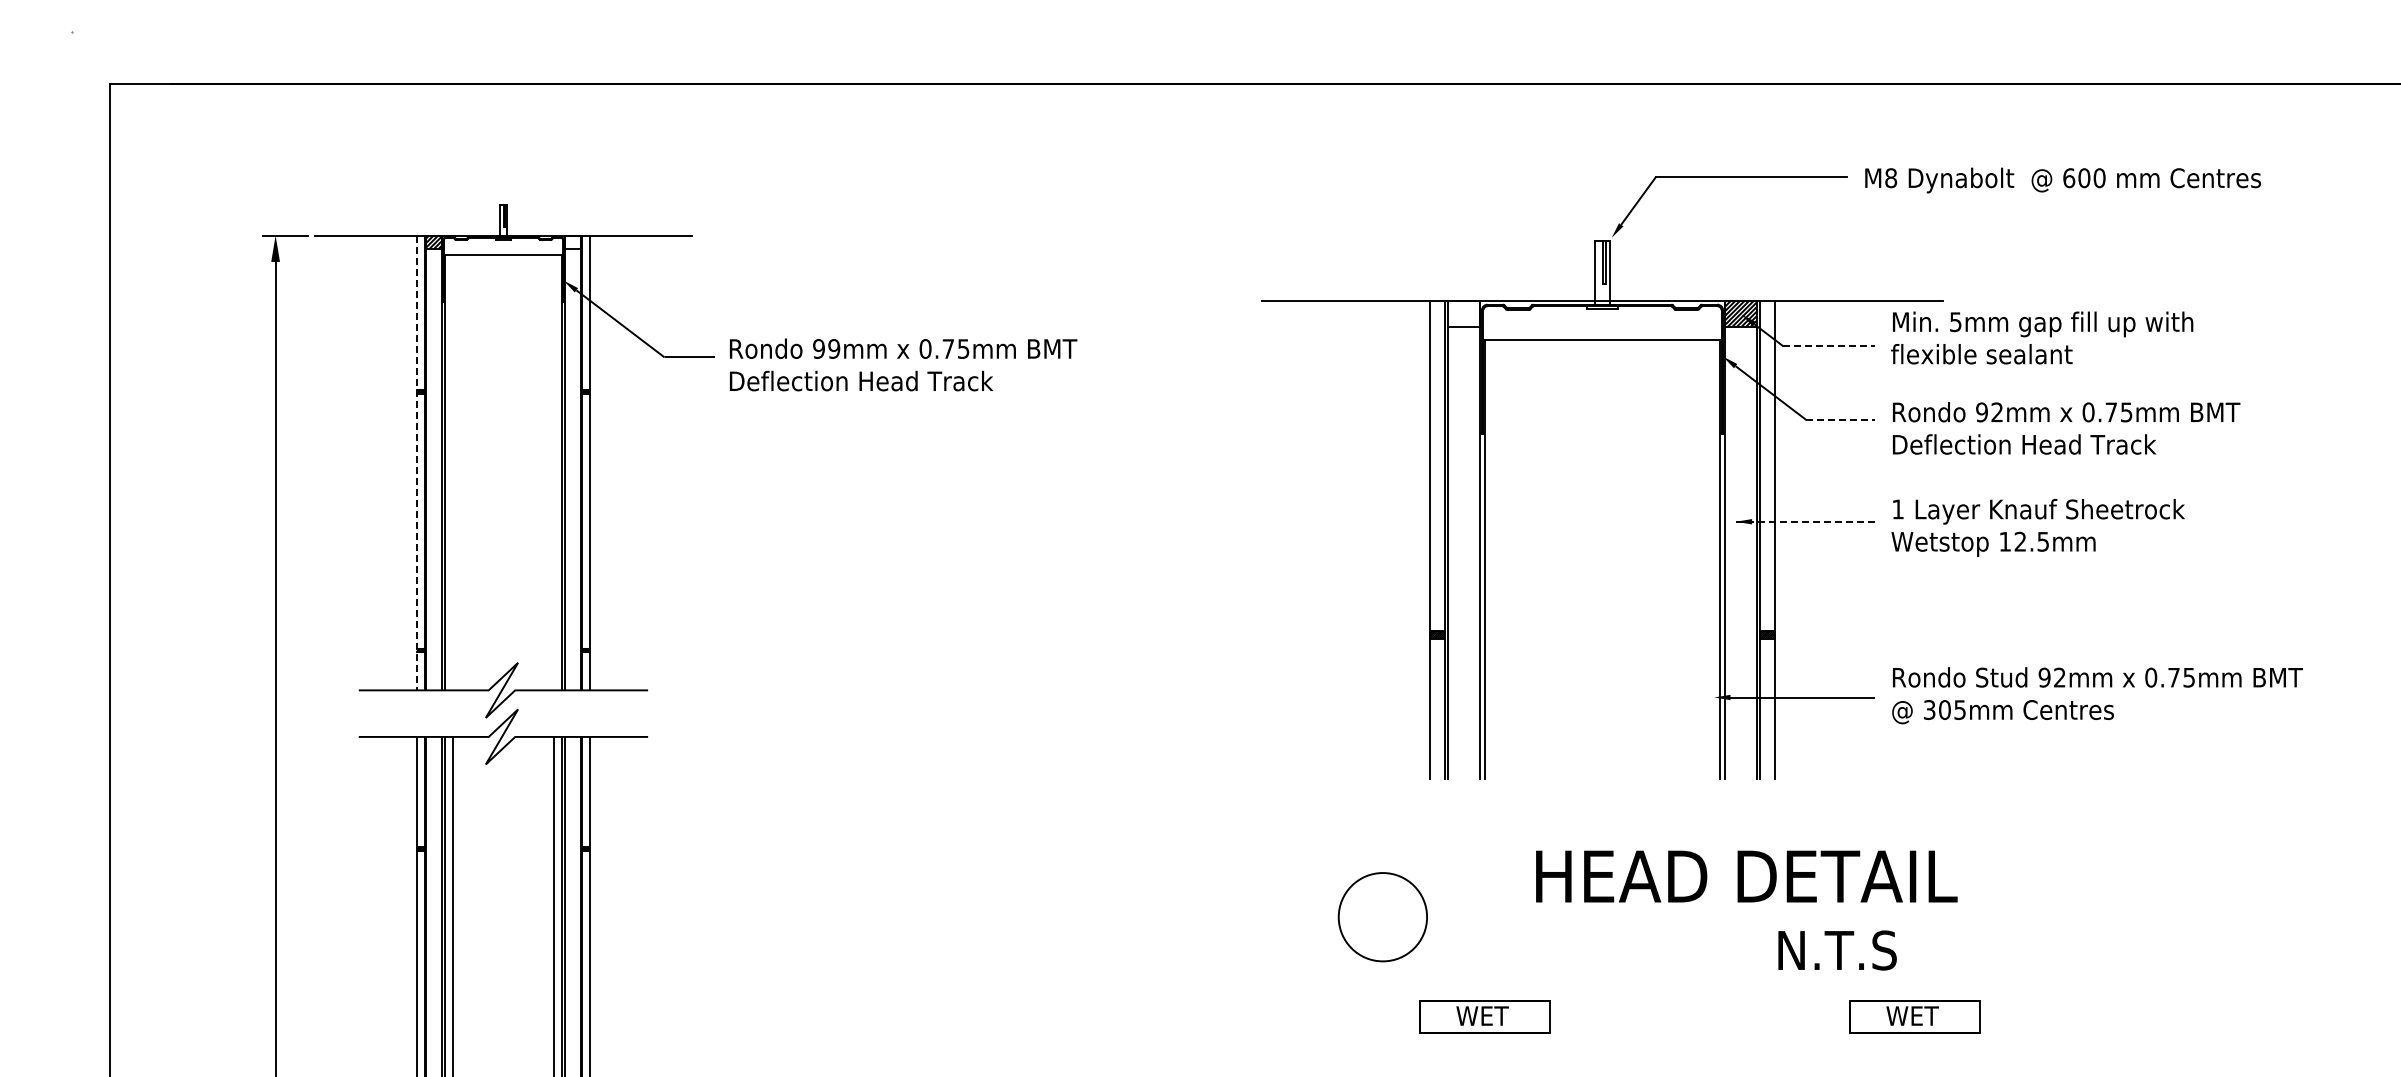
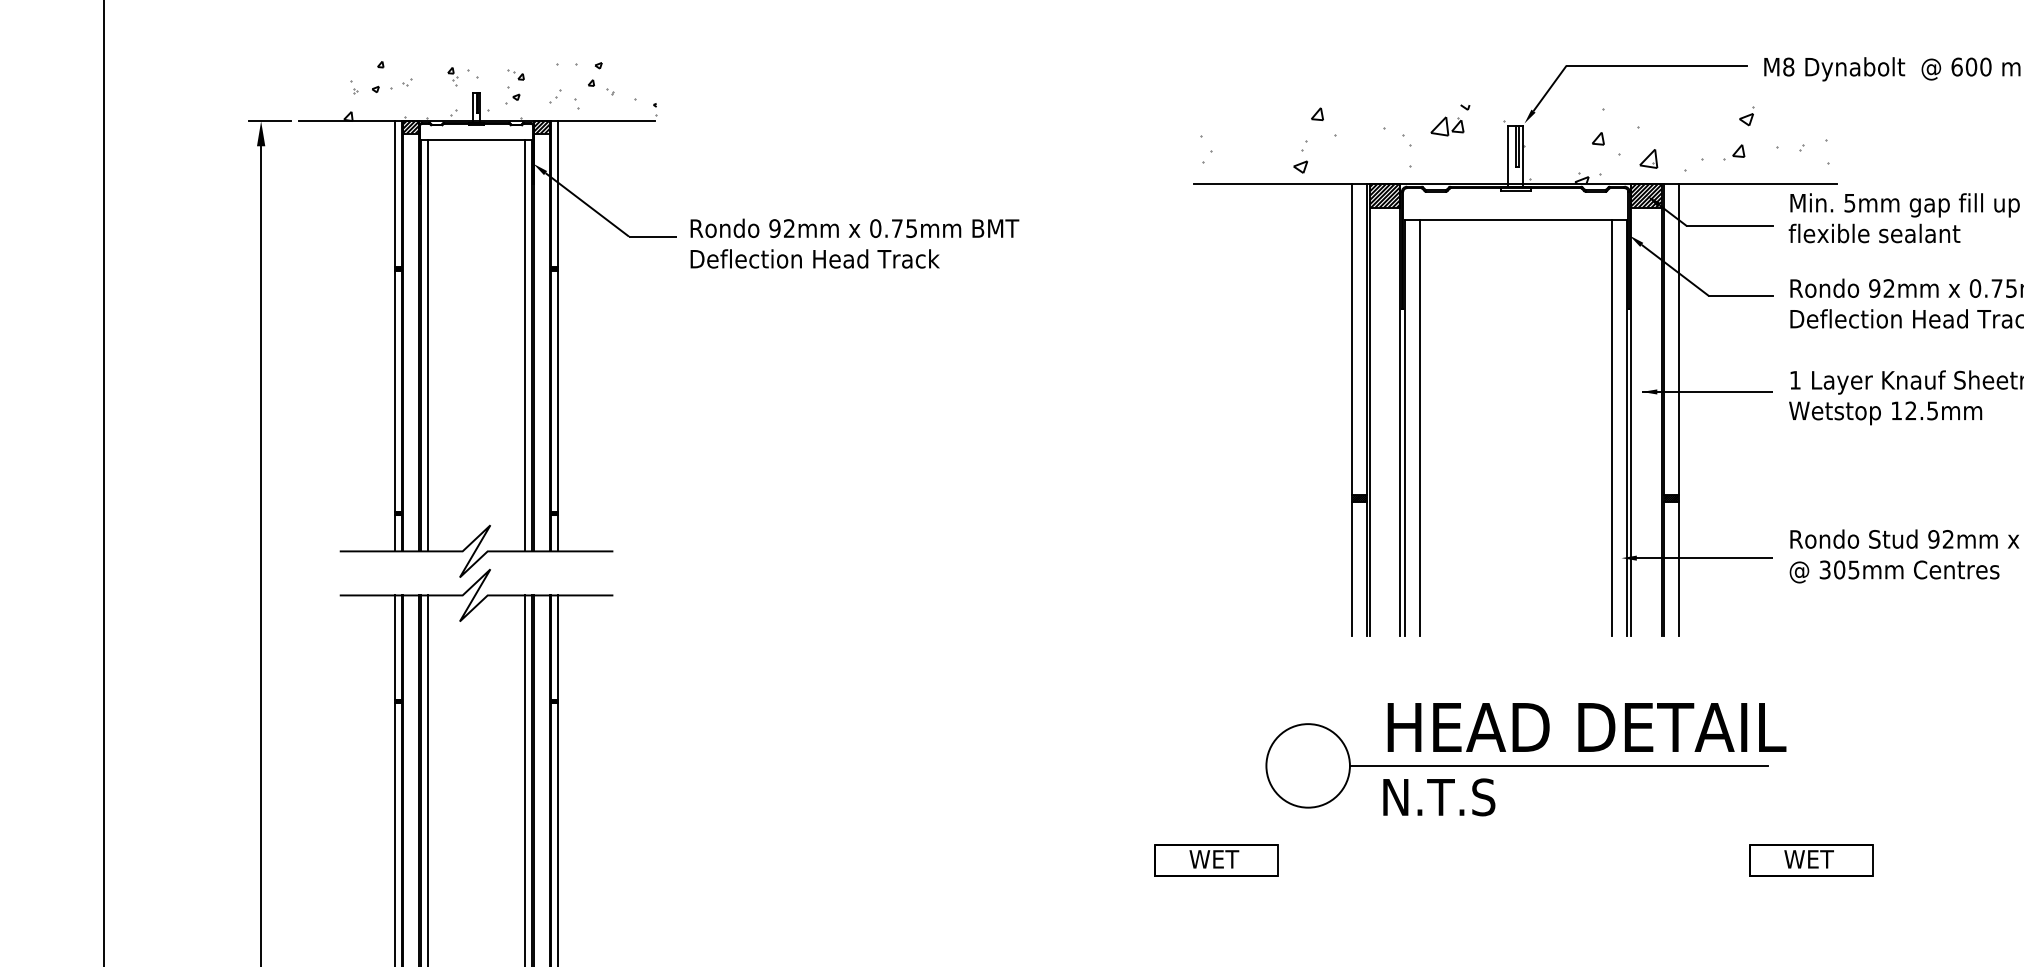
hatch: (528, 203) -> (500, 91), added
hatch: (572, 241) -> (541, 126), added
hatch: (1601, 259) -> (1514, 143), added
hatch: (1463, 314) -> (1384, 195), added
line: (1829, 346) -> (1730, 226), dashed -> solid
text: (834, 348) -> (789, 228), 99mm -> 92mm
line: (1841, 420) -> (1741, 296), dashed -> solid
line: (417, 463) -> (395, 336), dashed -> solid
line: (452, 472) -> (428, 345), added
line: (554, 472) -> (524, 345), added
line: (1805, 521) -> (1707, 391), dashed -> solid
line: (1500, 559) -> (1419, 427), added
line: (1704, 559) -> (1612, 427), added
text: (1746, 876) -> (1586, 727), moved
line: (1648, 917) -> (1559, 766), added
text: (1837, 950) -> (1439, 797), moved
part: (1484, 1016) -> (1216, 859), moved

